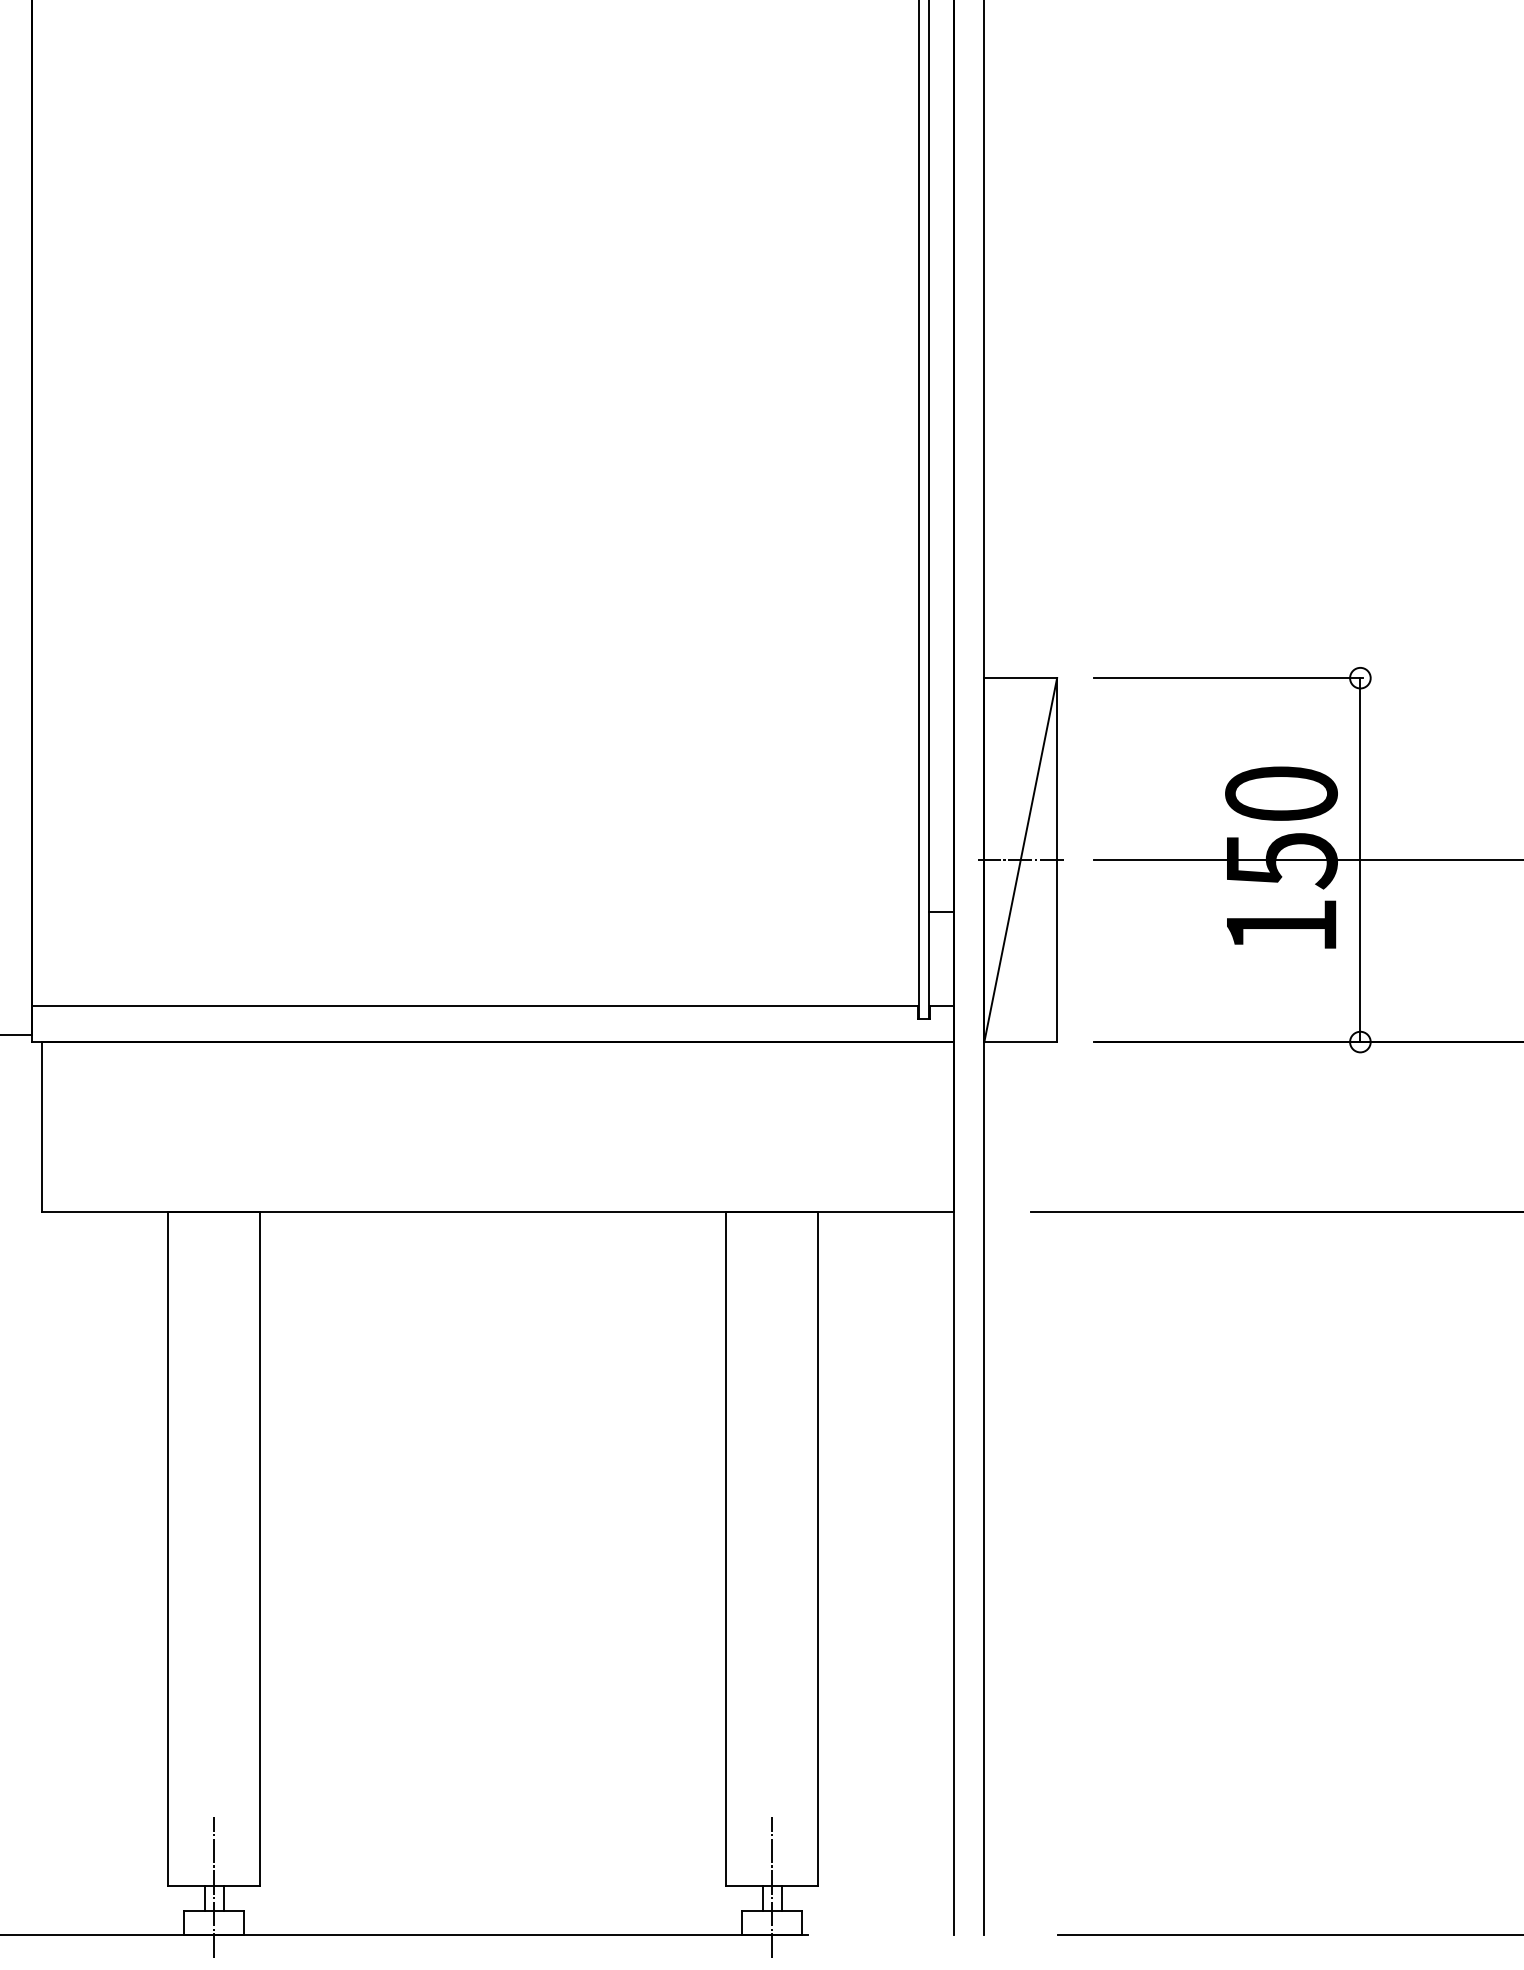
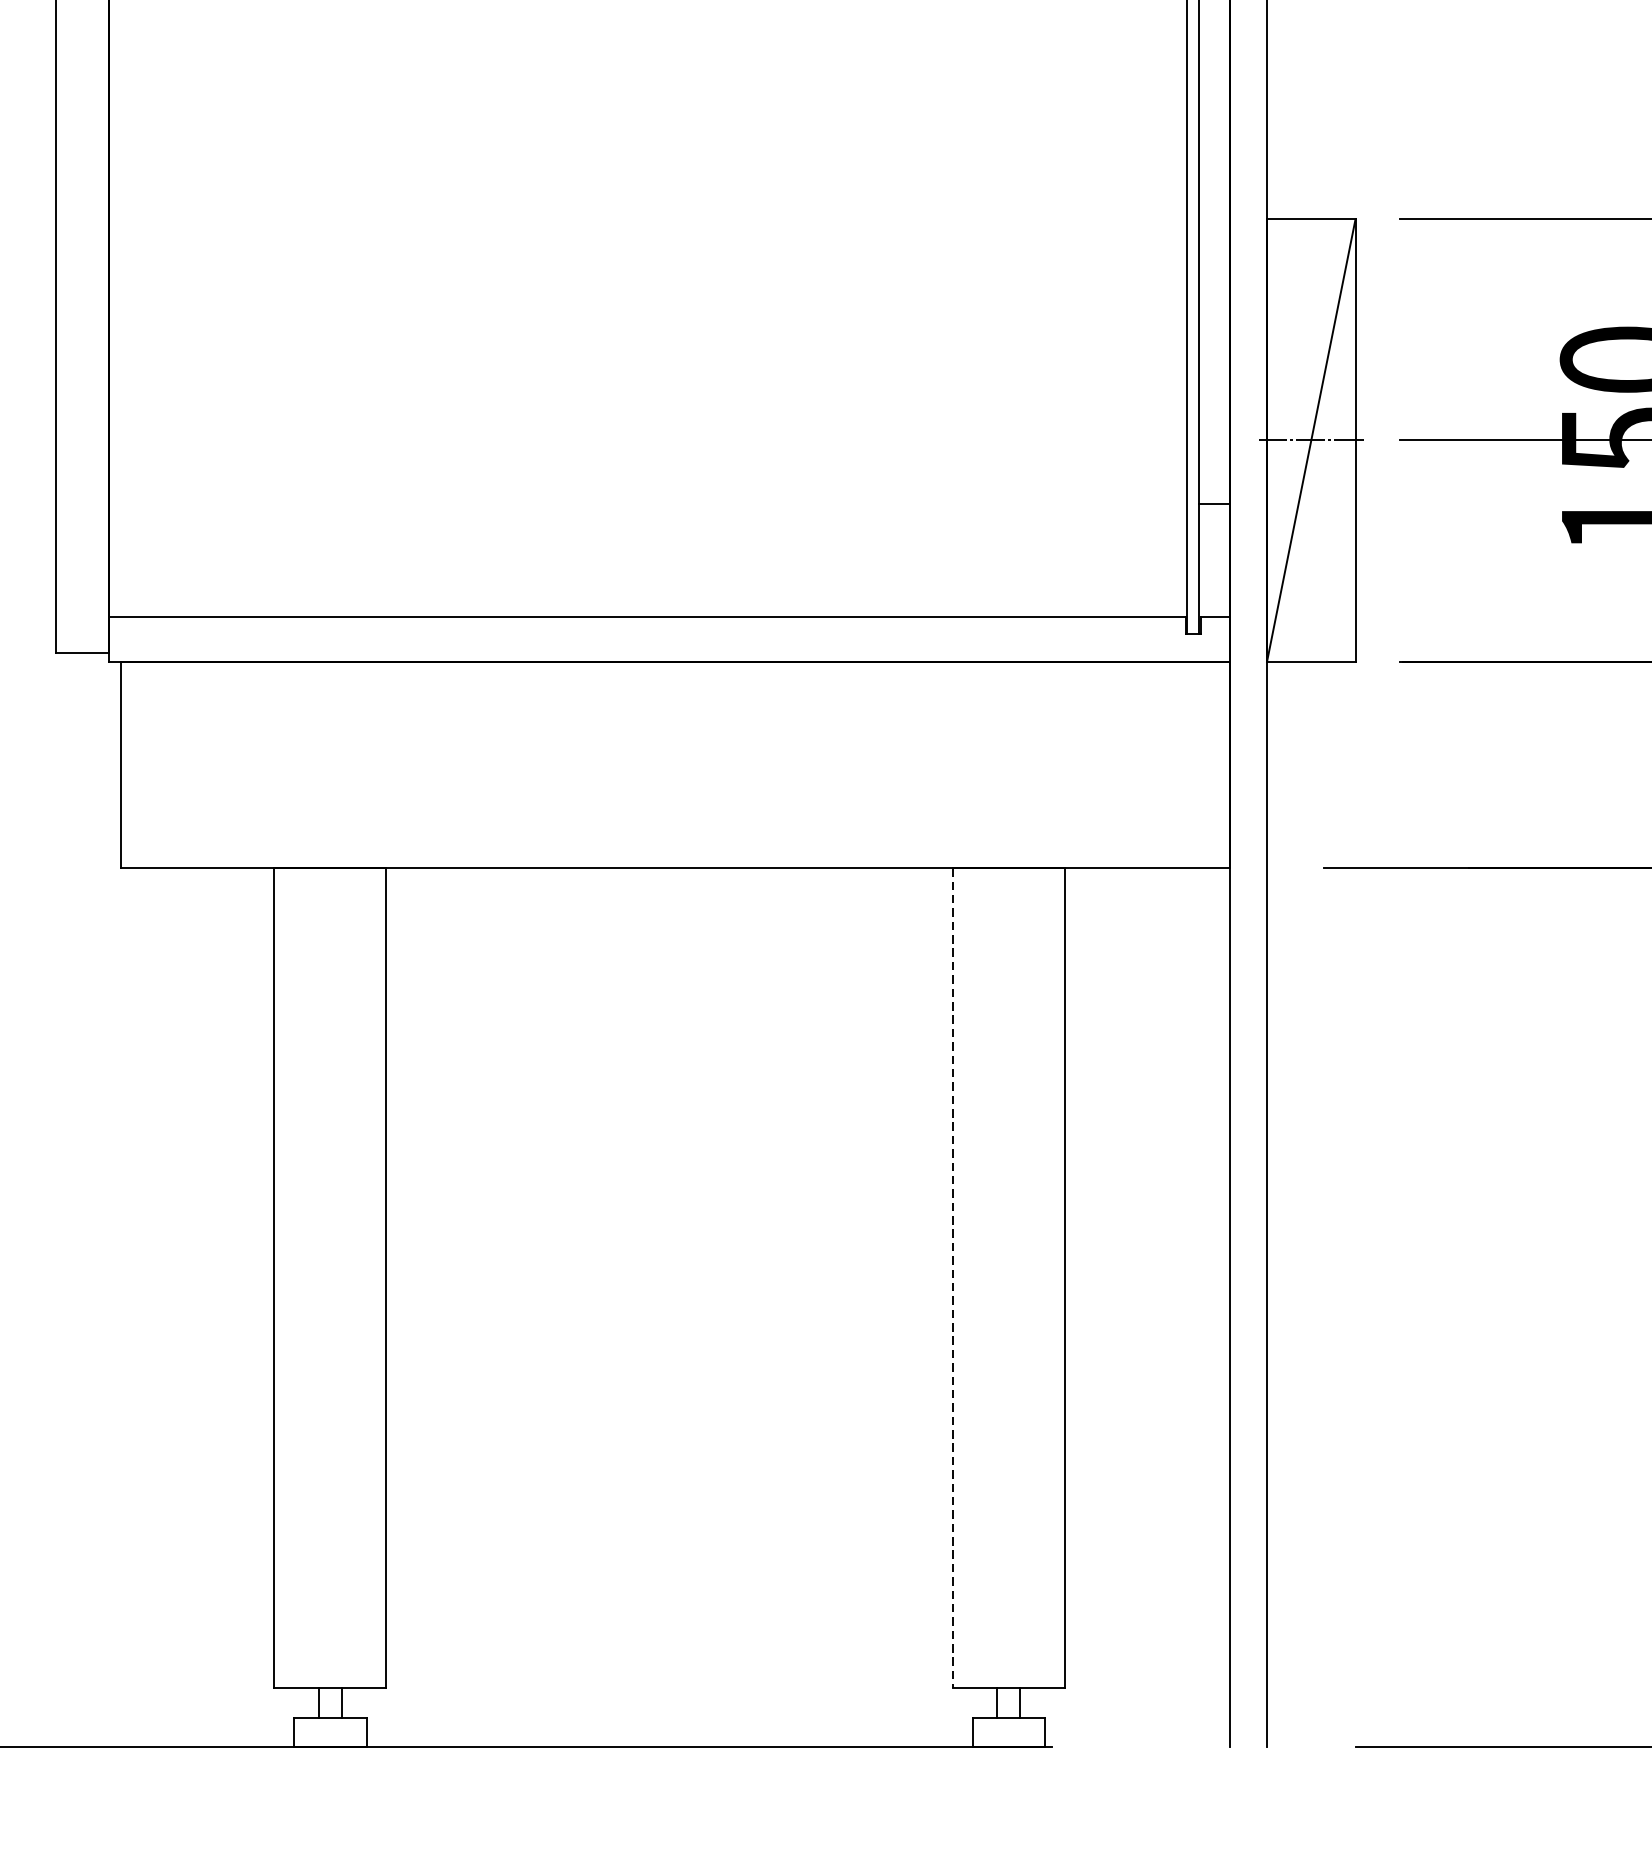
line: (725, 1549) -> (952, 1278), solid -> dashed
line: (214, 1886) -> (330, 1688), removed
line: (772, 1886) -> (1009, 1688), removed

